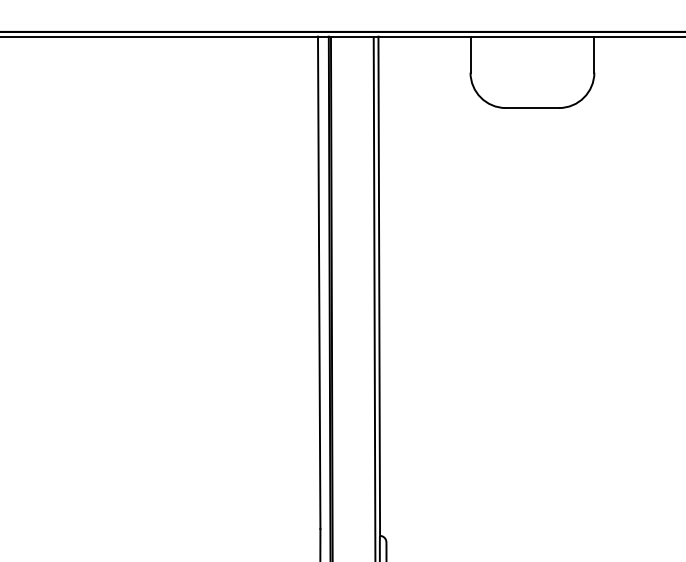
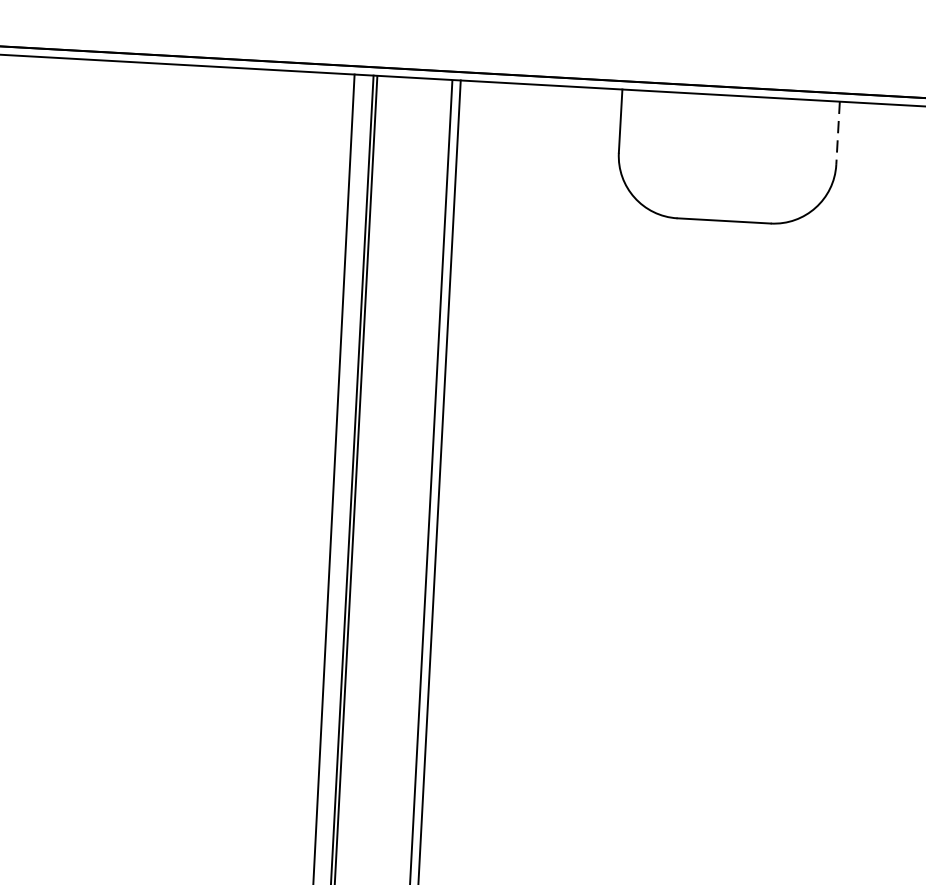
line: (594, 55) -> (838, 134), solid -> dashed

